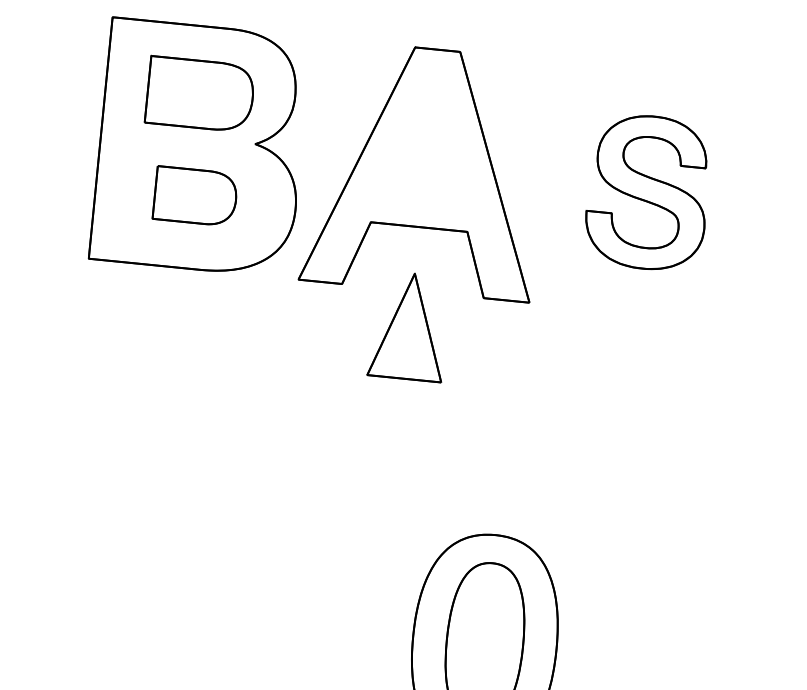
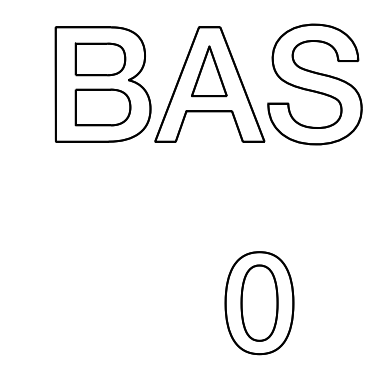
part: (647, 192) -> (314, 84), size x1.67
part: (194, 196) -> (102, 107), size x1.43
part: (409, 326) -> (209, 71), moved

